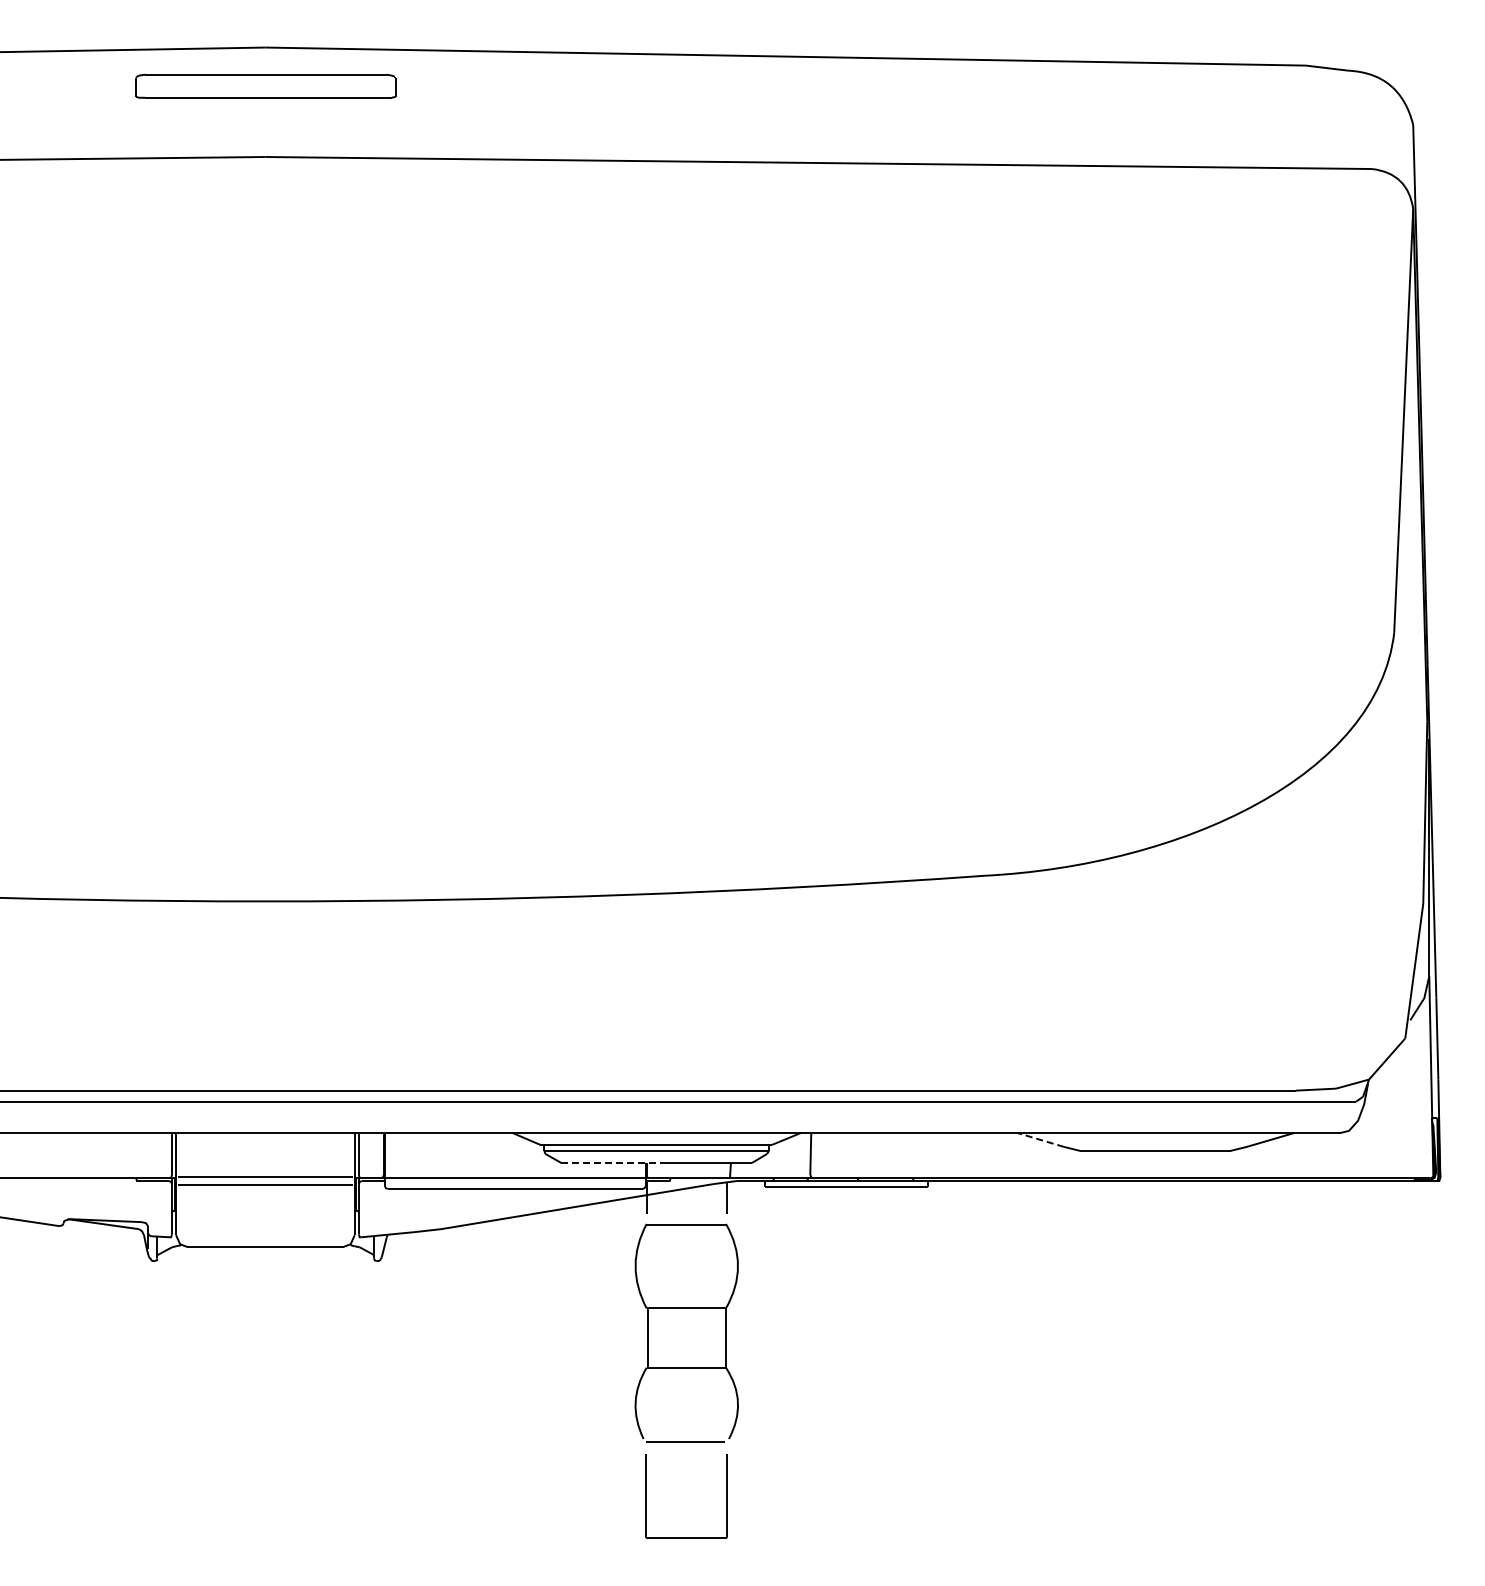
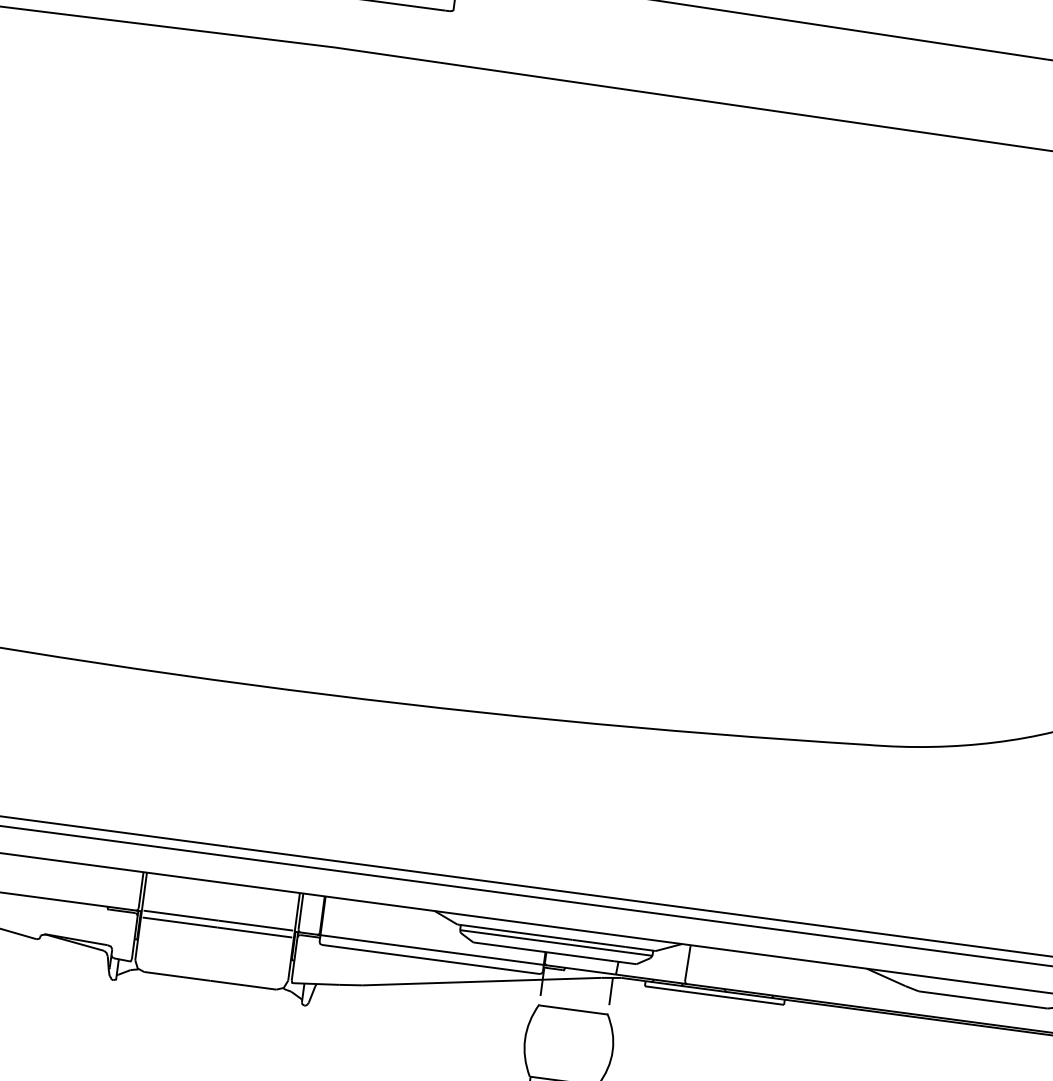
line: (1040, 1139) -> (886, 977), dashed -> solid
line: (613, 1162) -> (518, 947), dashed -> solid

